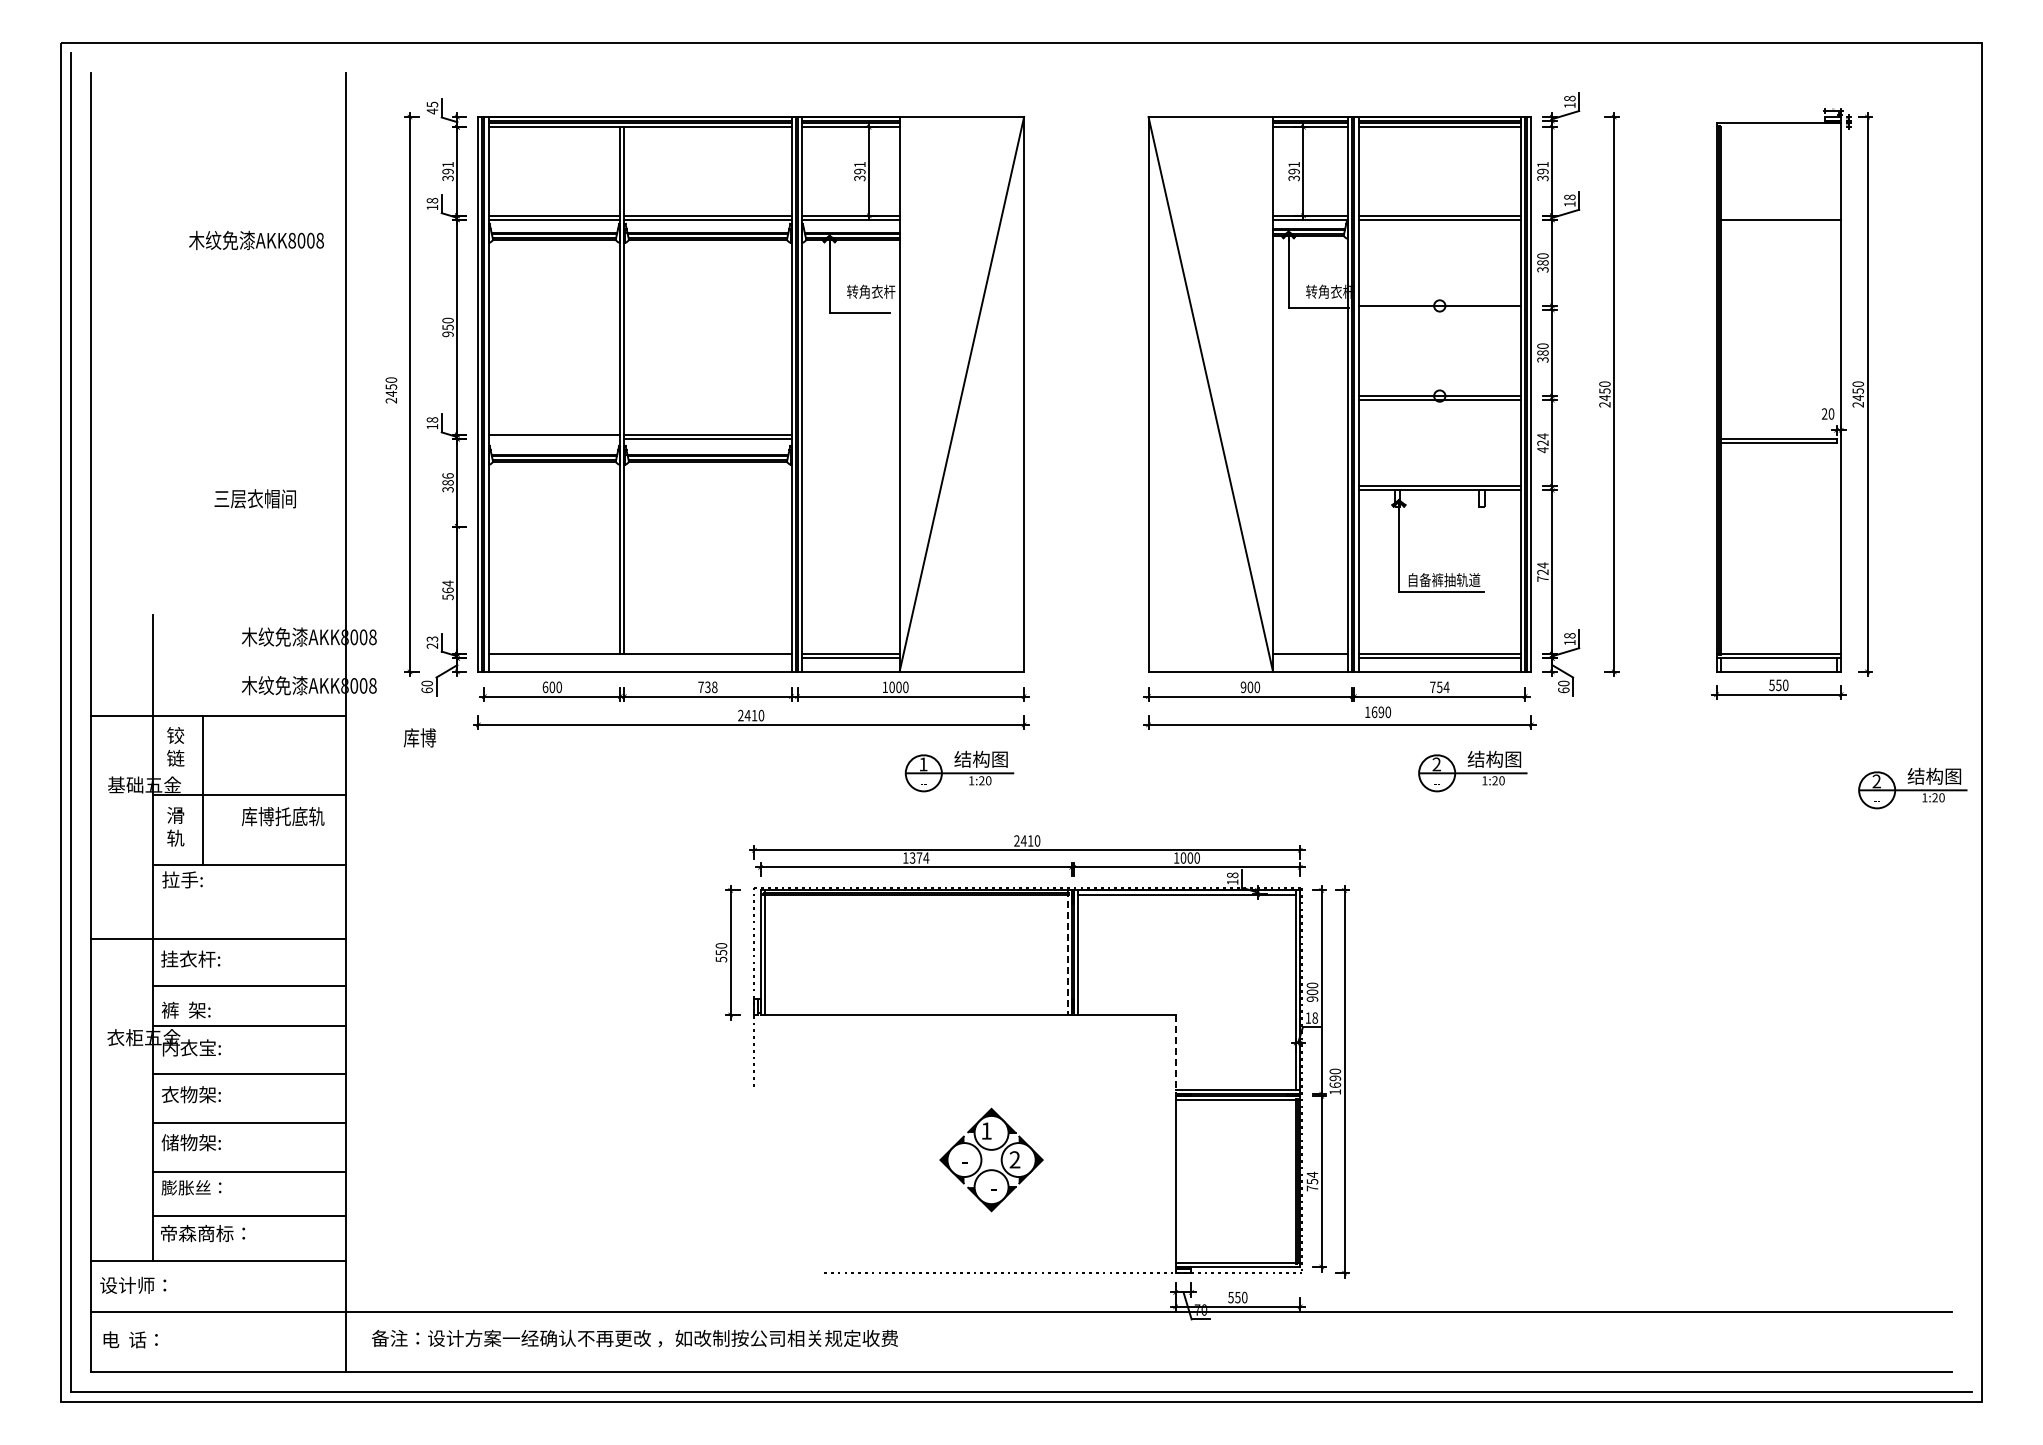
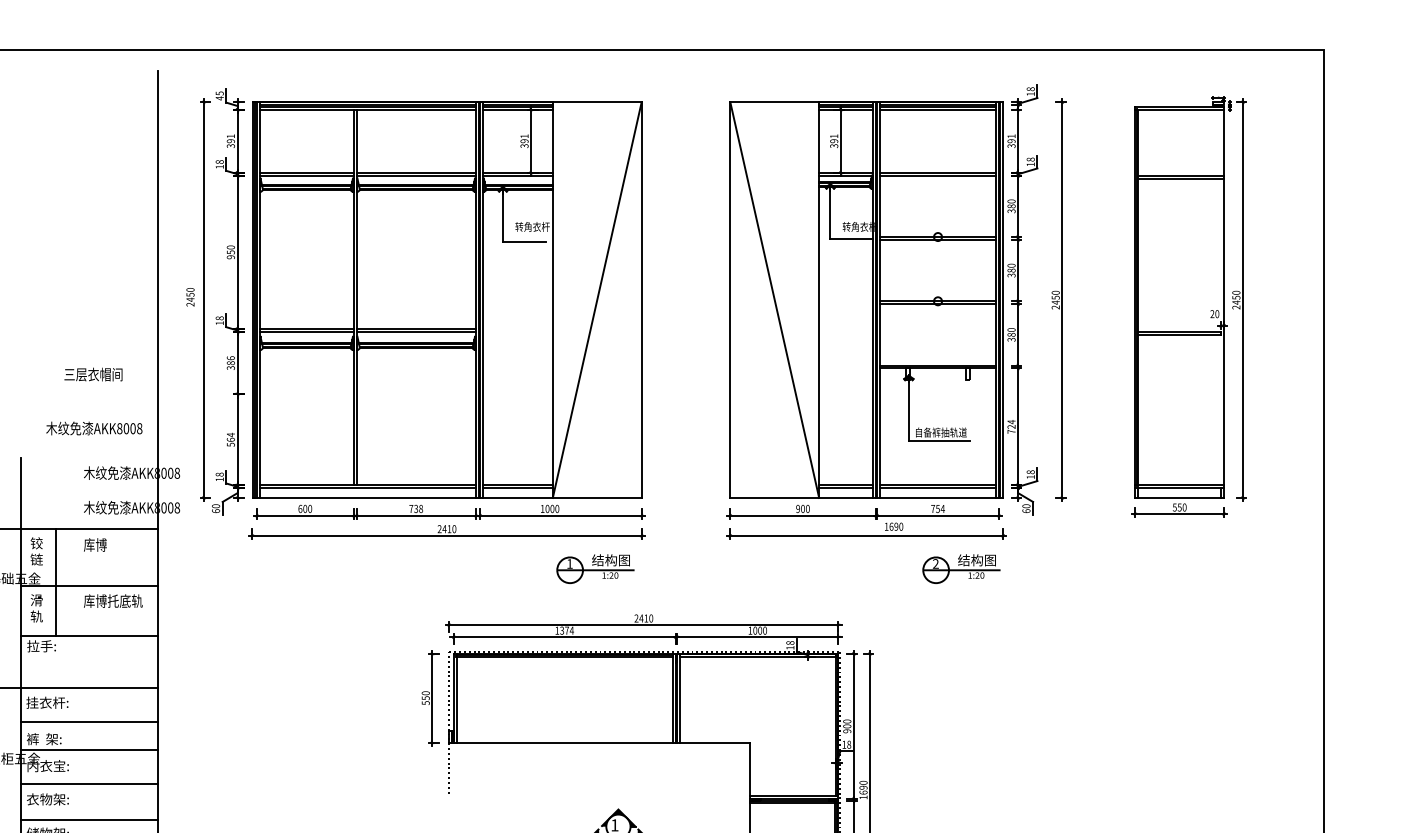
line: (1778, 127) -> (1179, 109), added
line: (1780, 223) -> (1180, 178), added
text: (256, 240) -> (94, 428), moved
line: (1439, 310) -> (937, 240), added
line: (554, 439) -> (306, 332), added
text: (1542, 443) -> (1011, 335), 424 -> 380
text: (431, 642) -> (219, 477), 23 -> 18
line: (639, 658) -> (367, 488), added
line: (1310, 658) -> (845, 488), added
text: (419, 737) -> (95, 544), moved
part: (1912, 788) -> (1275, 581), removed
line: (1067, 953) -> (672, 698), dashed -> solid
line: (1175, 1054) -> (749, 770), dashed -> solid

